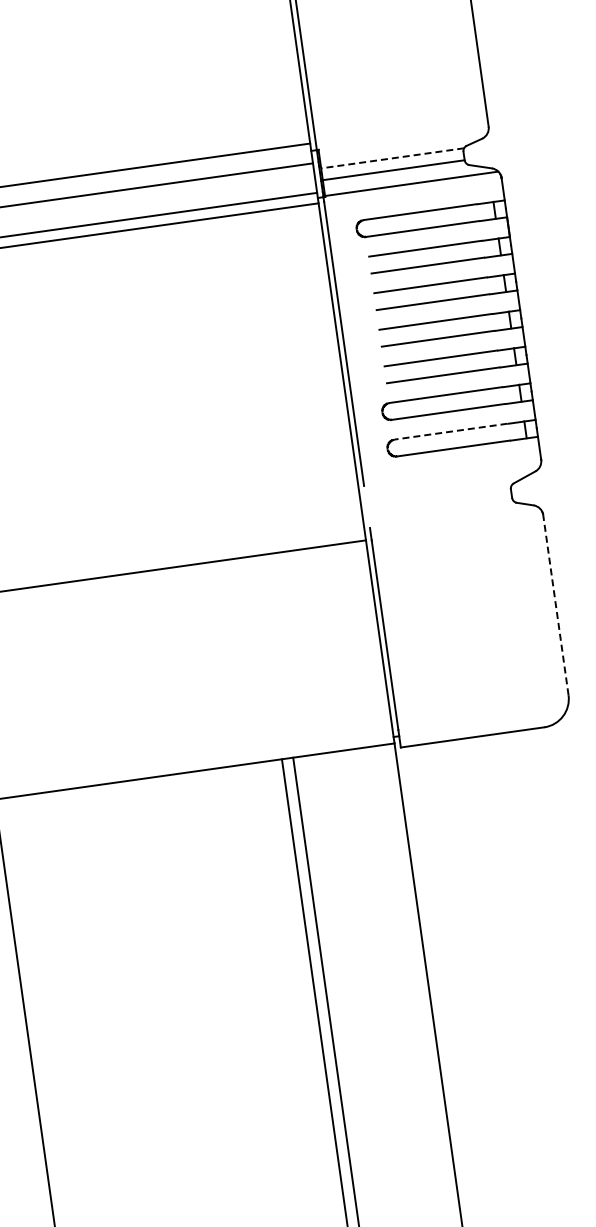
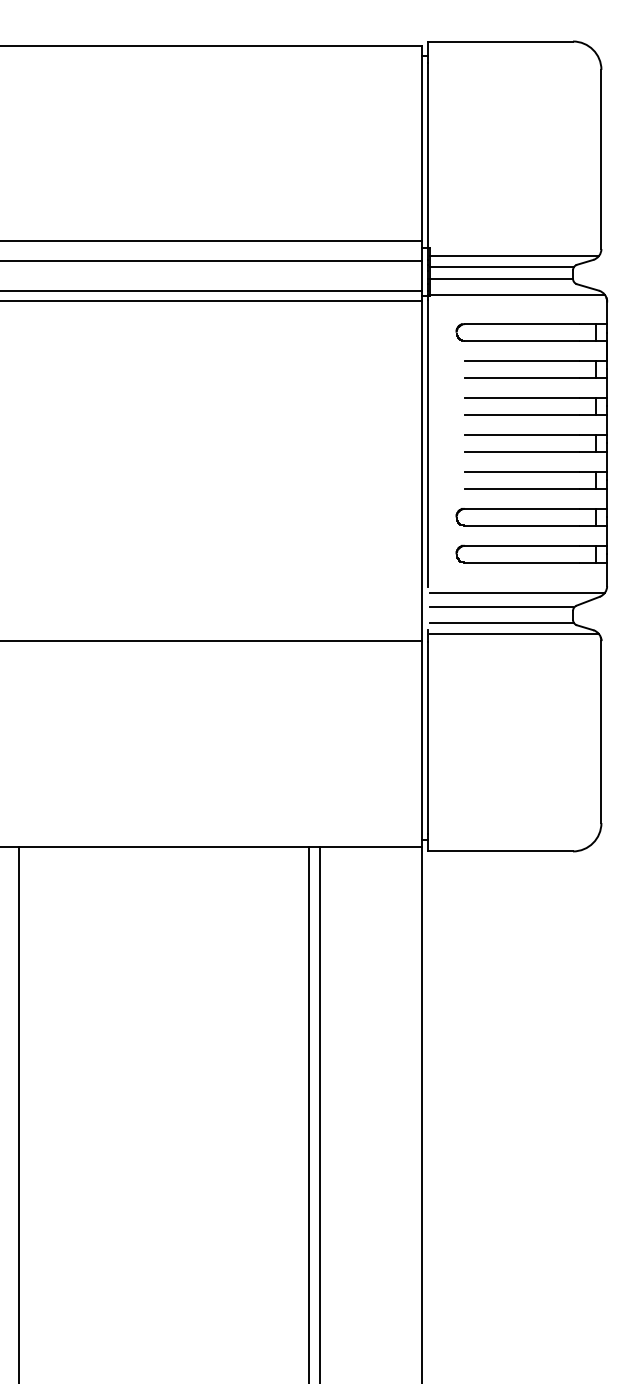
line: (403, 145) -> (514, 255), added
line: (393, 157) -> (502, 266), dashed -> solid
line: (450, 431) -> (521, 545), dashed -> solid
line: (453, 478) -> (517, 592), added
line: (439, 494) -> (501, 606), added
line: (442, 511) -> (502, 623), added
line: (456, 520) -> (514, 634), added
line: (556, 605) -> (601, 732), dashed -> solid

